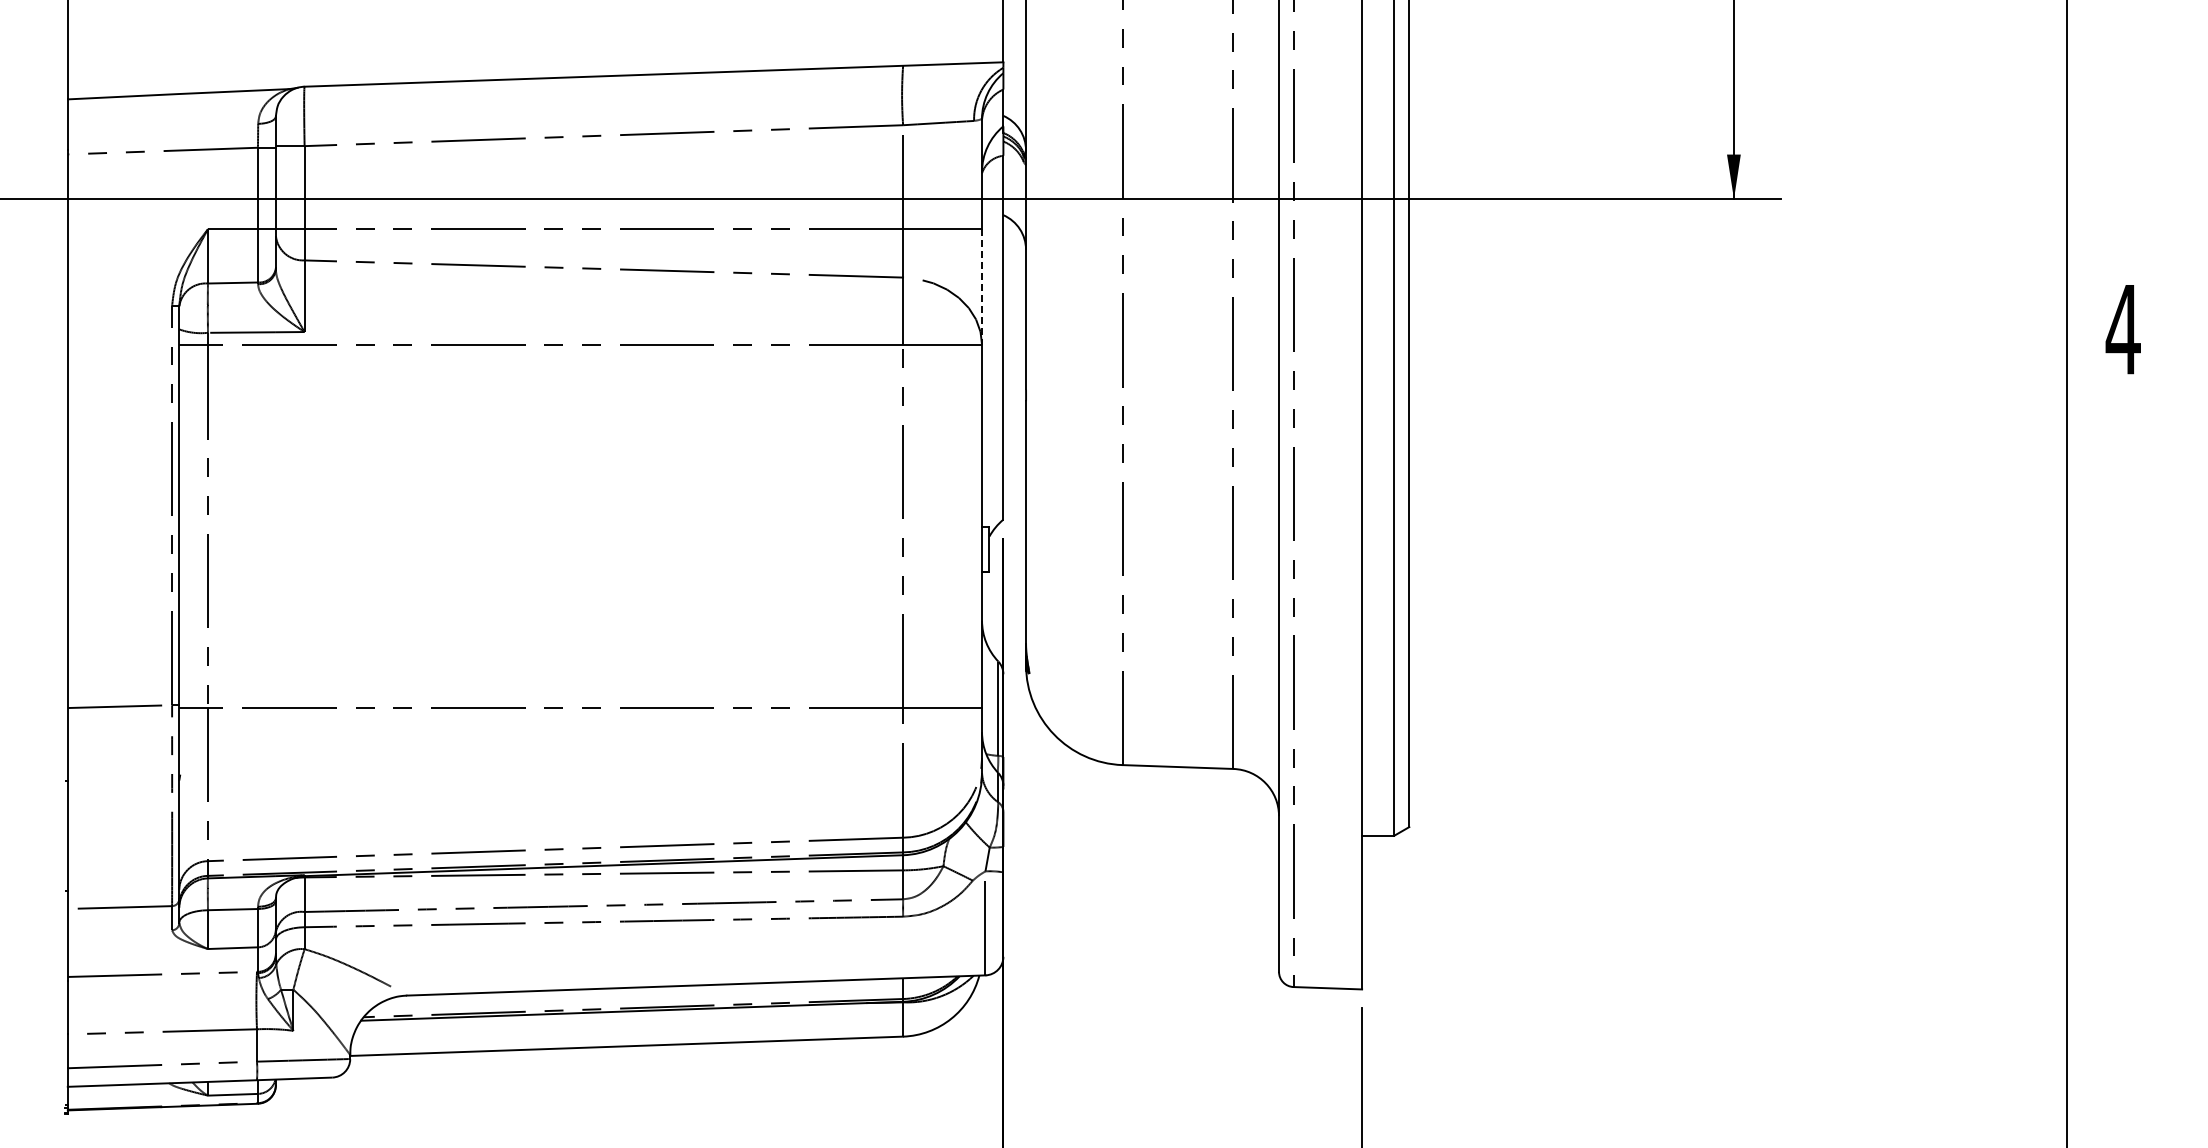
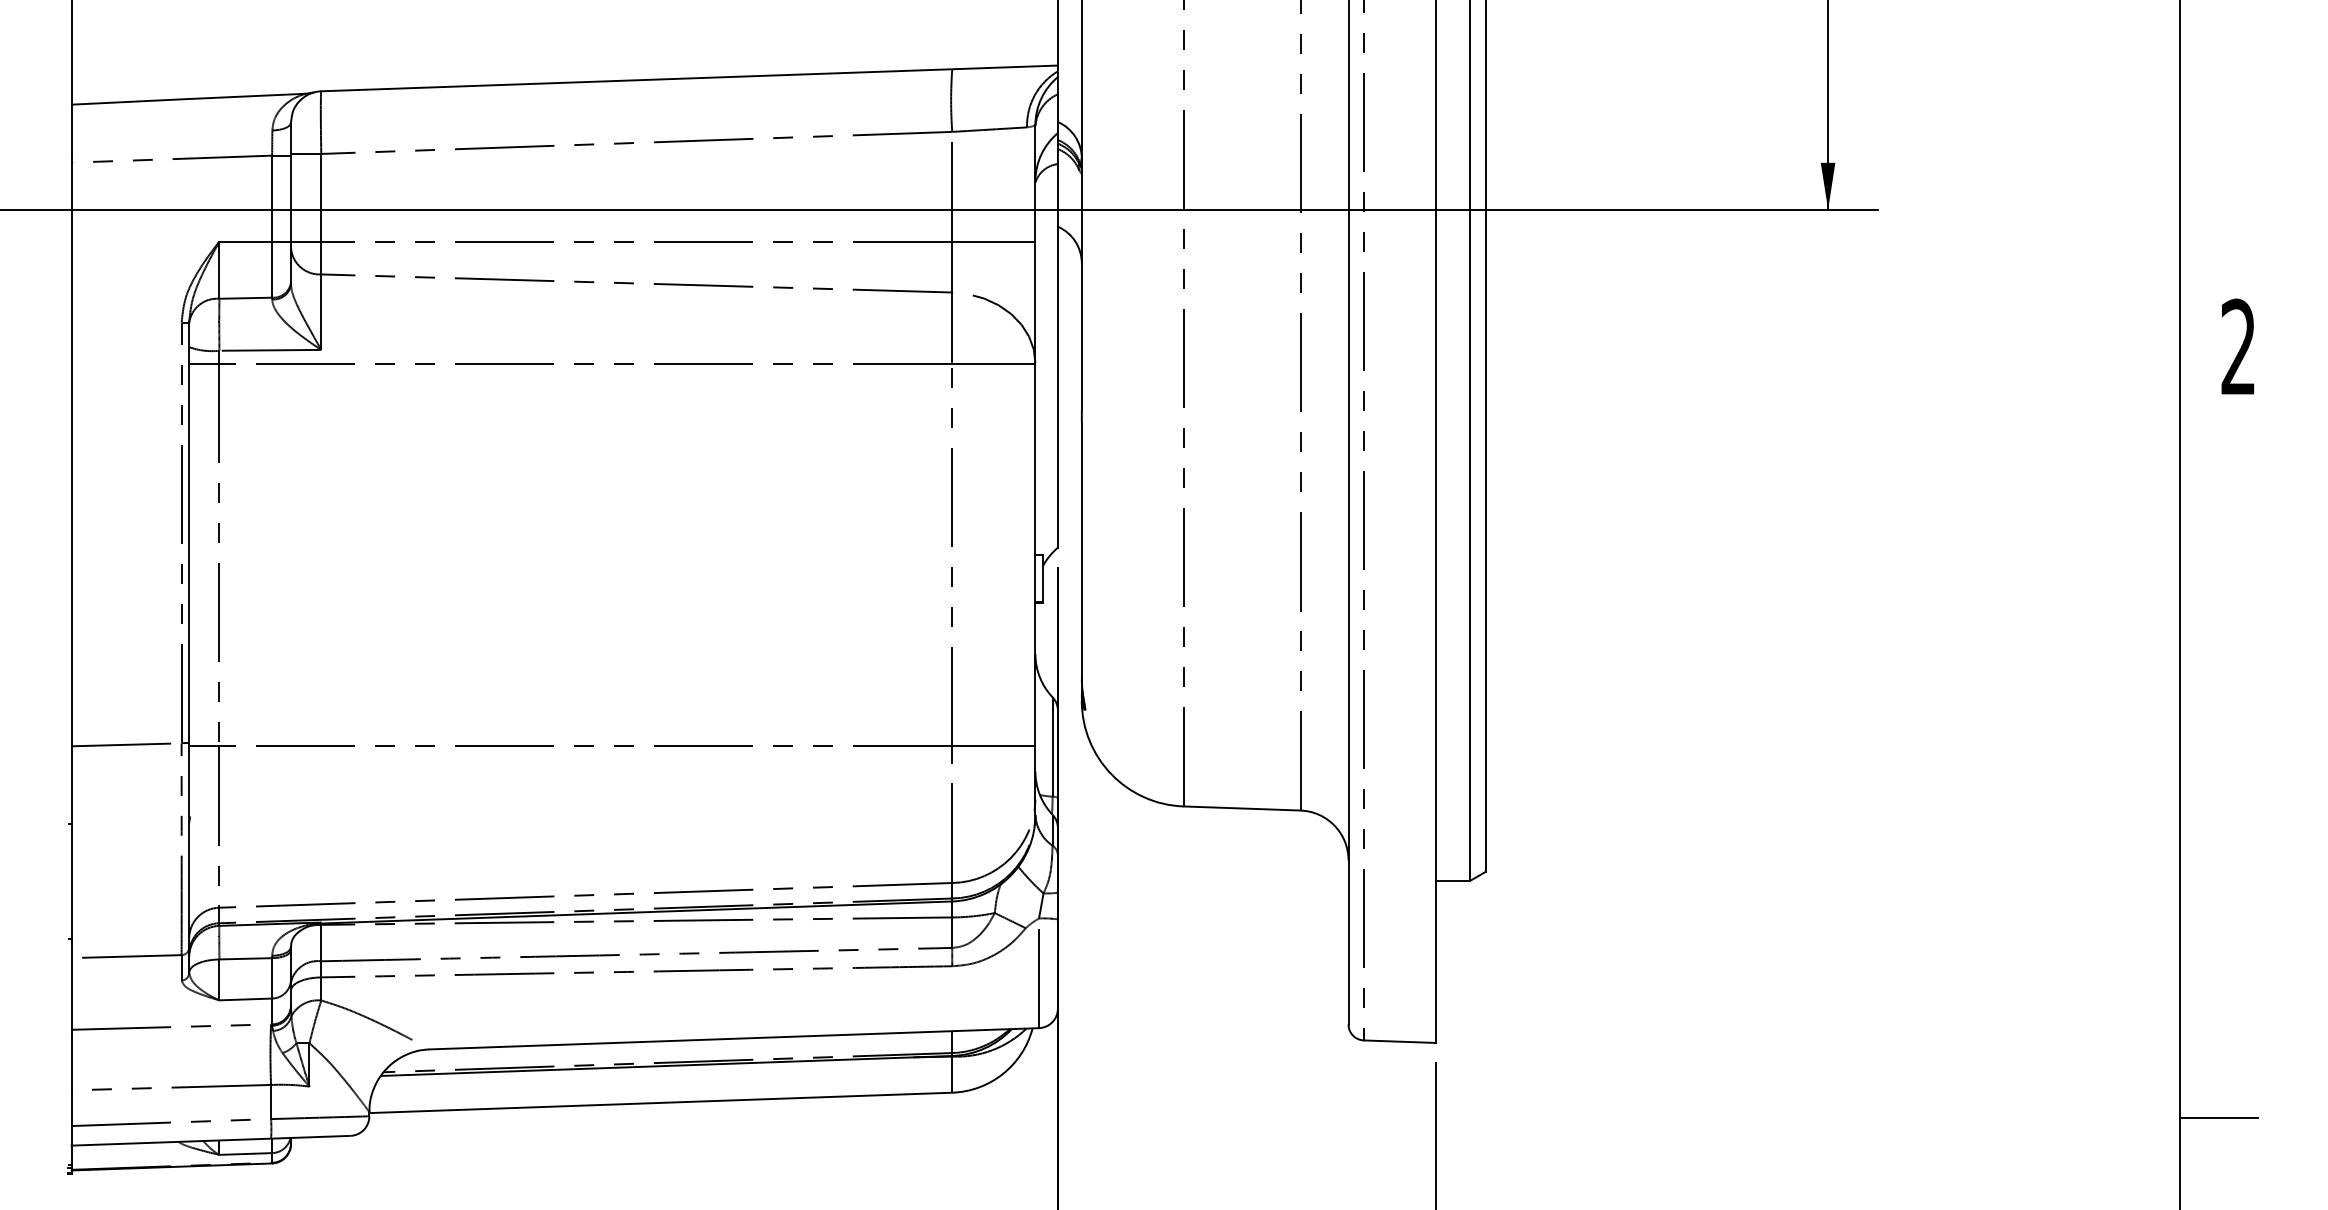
line: (982, 286) -> (1035, 301), dashed -> solid
text: (2122, 328) -> (2237, 346), 4 -> 2
line: (2104, 1060) -> (2218, 1117), added

